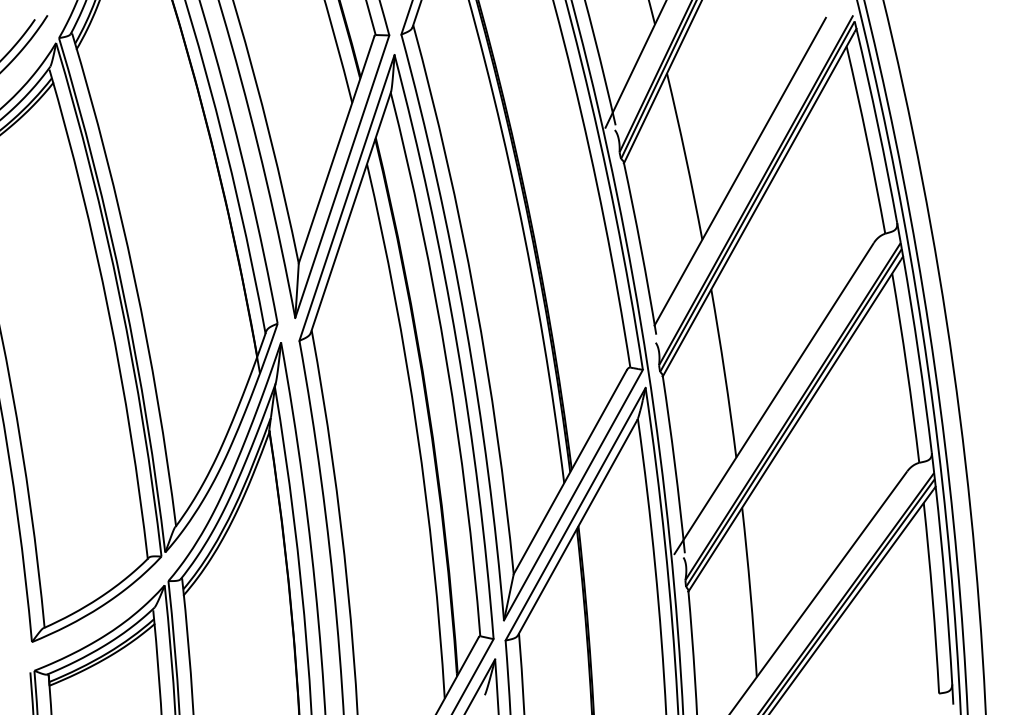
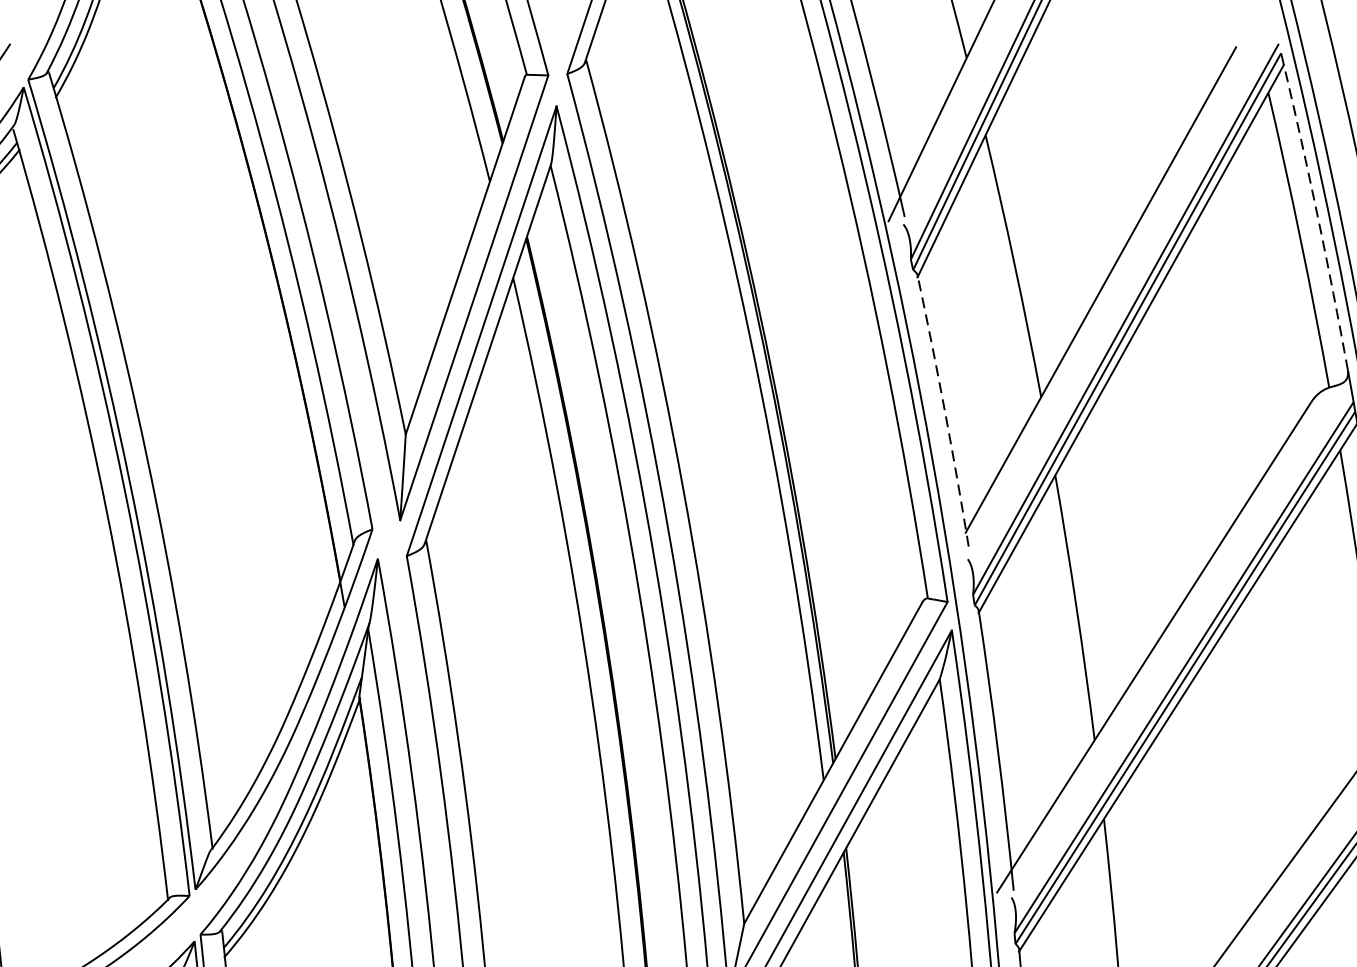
arc: (878, 125) -> (1318, 217), solid -> dashed
arc: (641, 248) -> (945, 410), solid -> dashed

